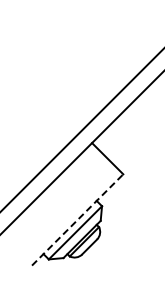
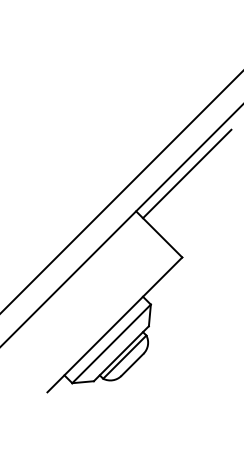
line: (126, 117) -> (187, 173), added
line: (77, 219) -> (114, 324), dashed -> solid

